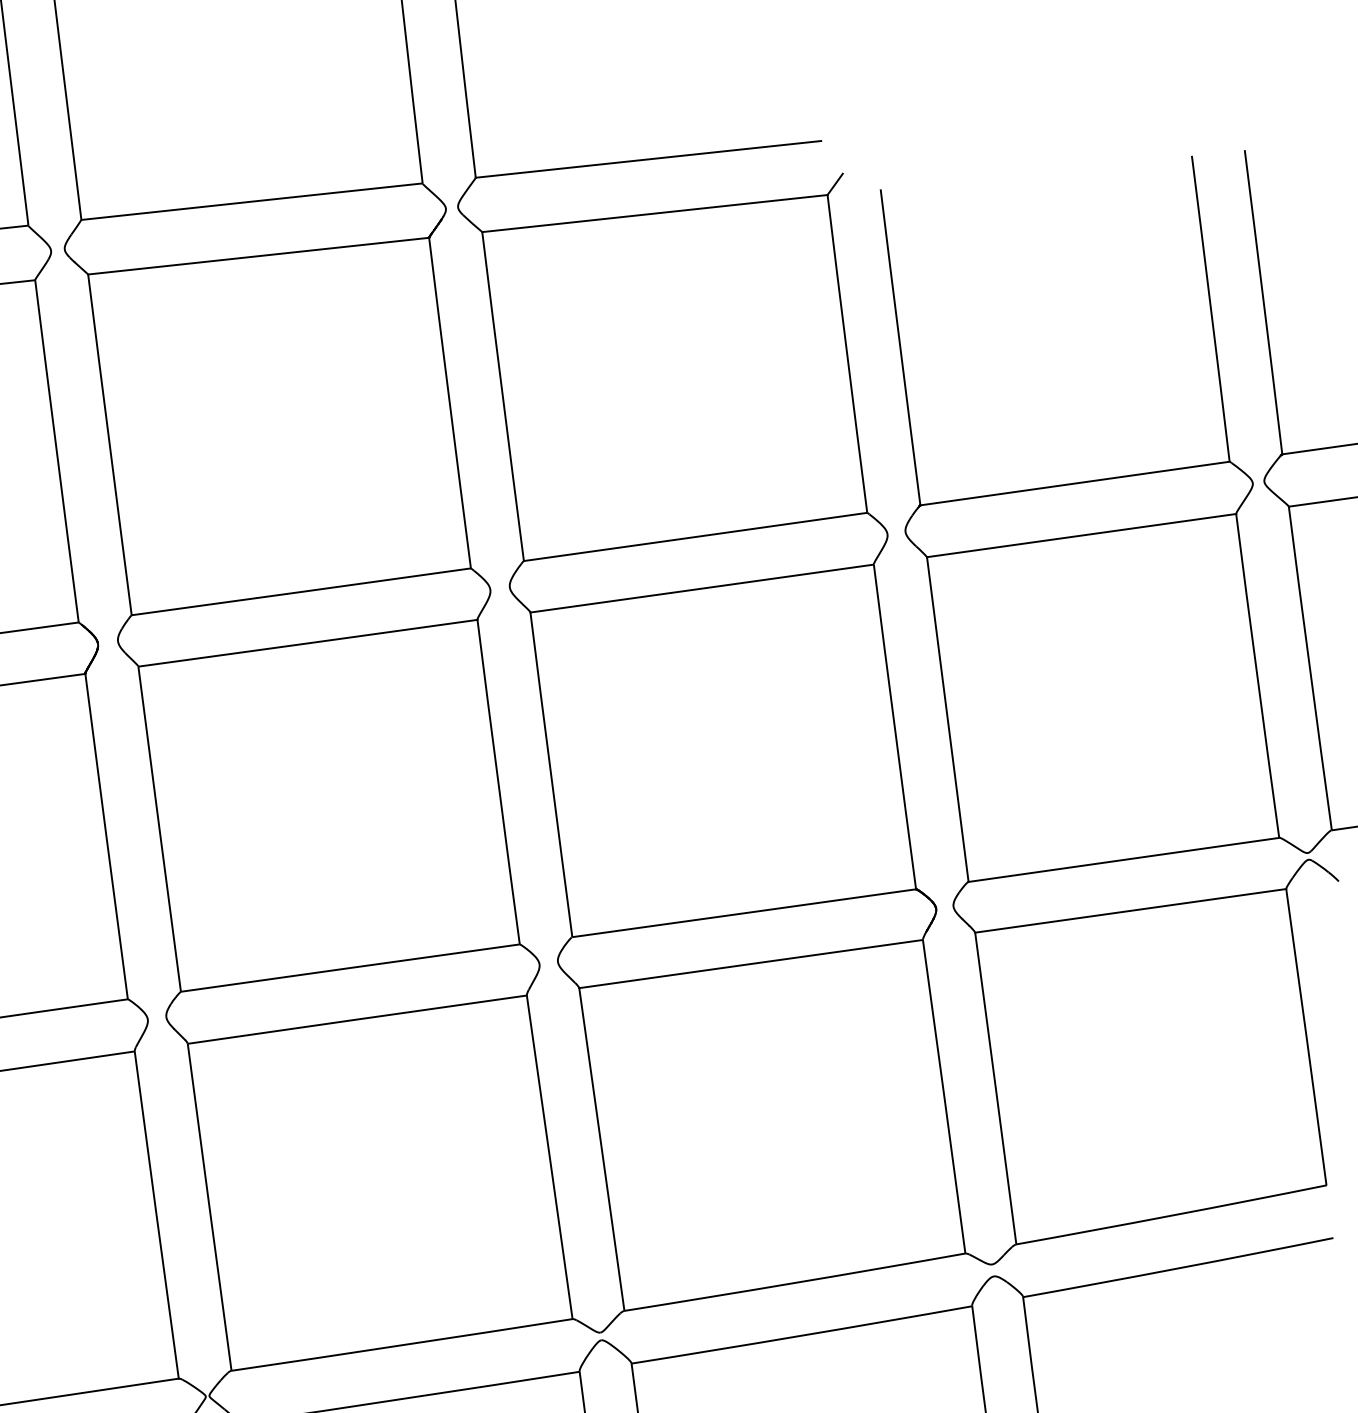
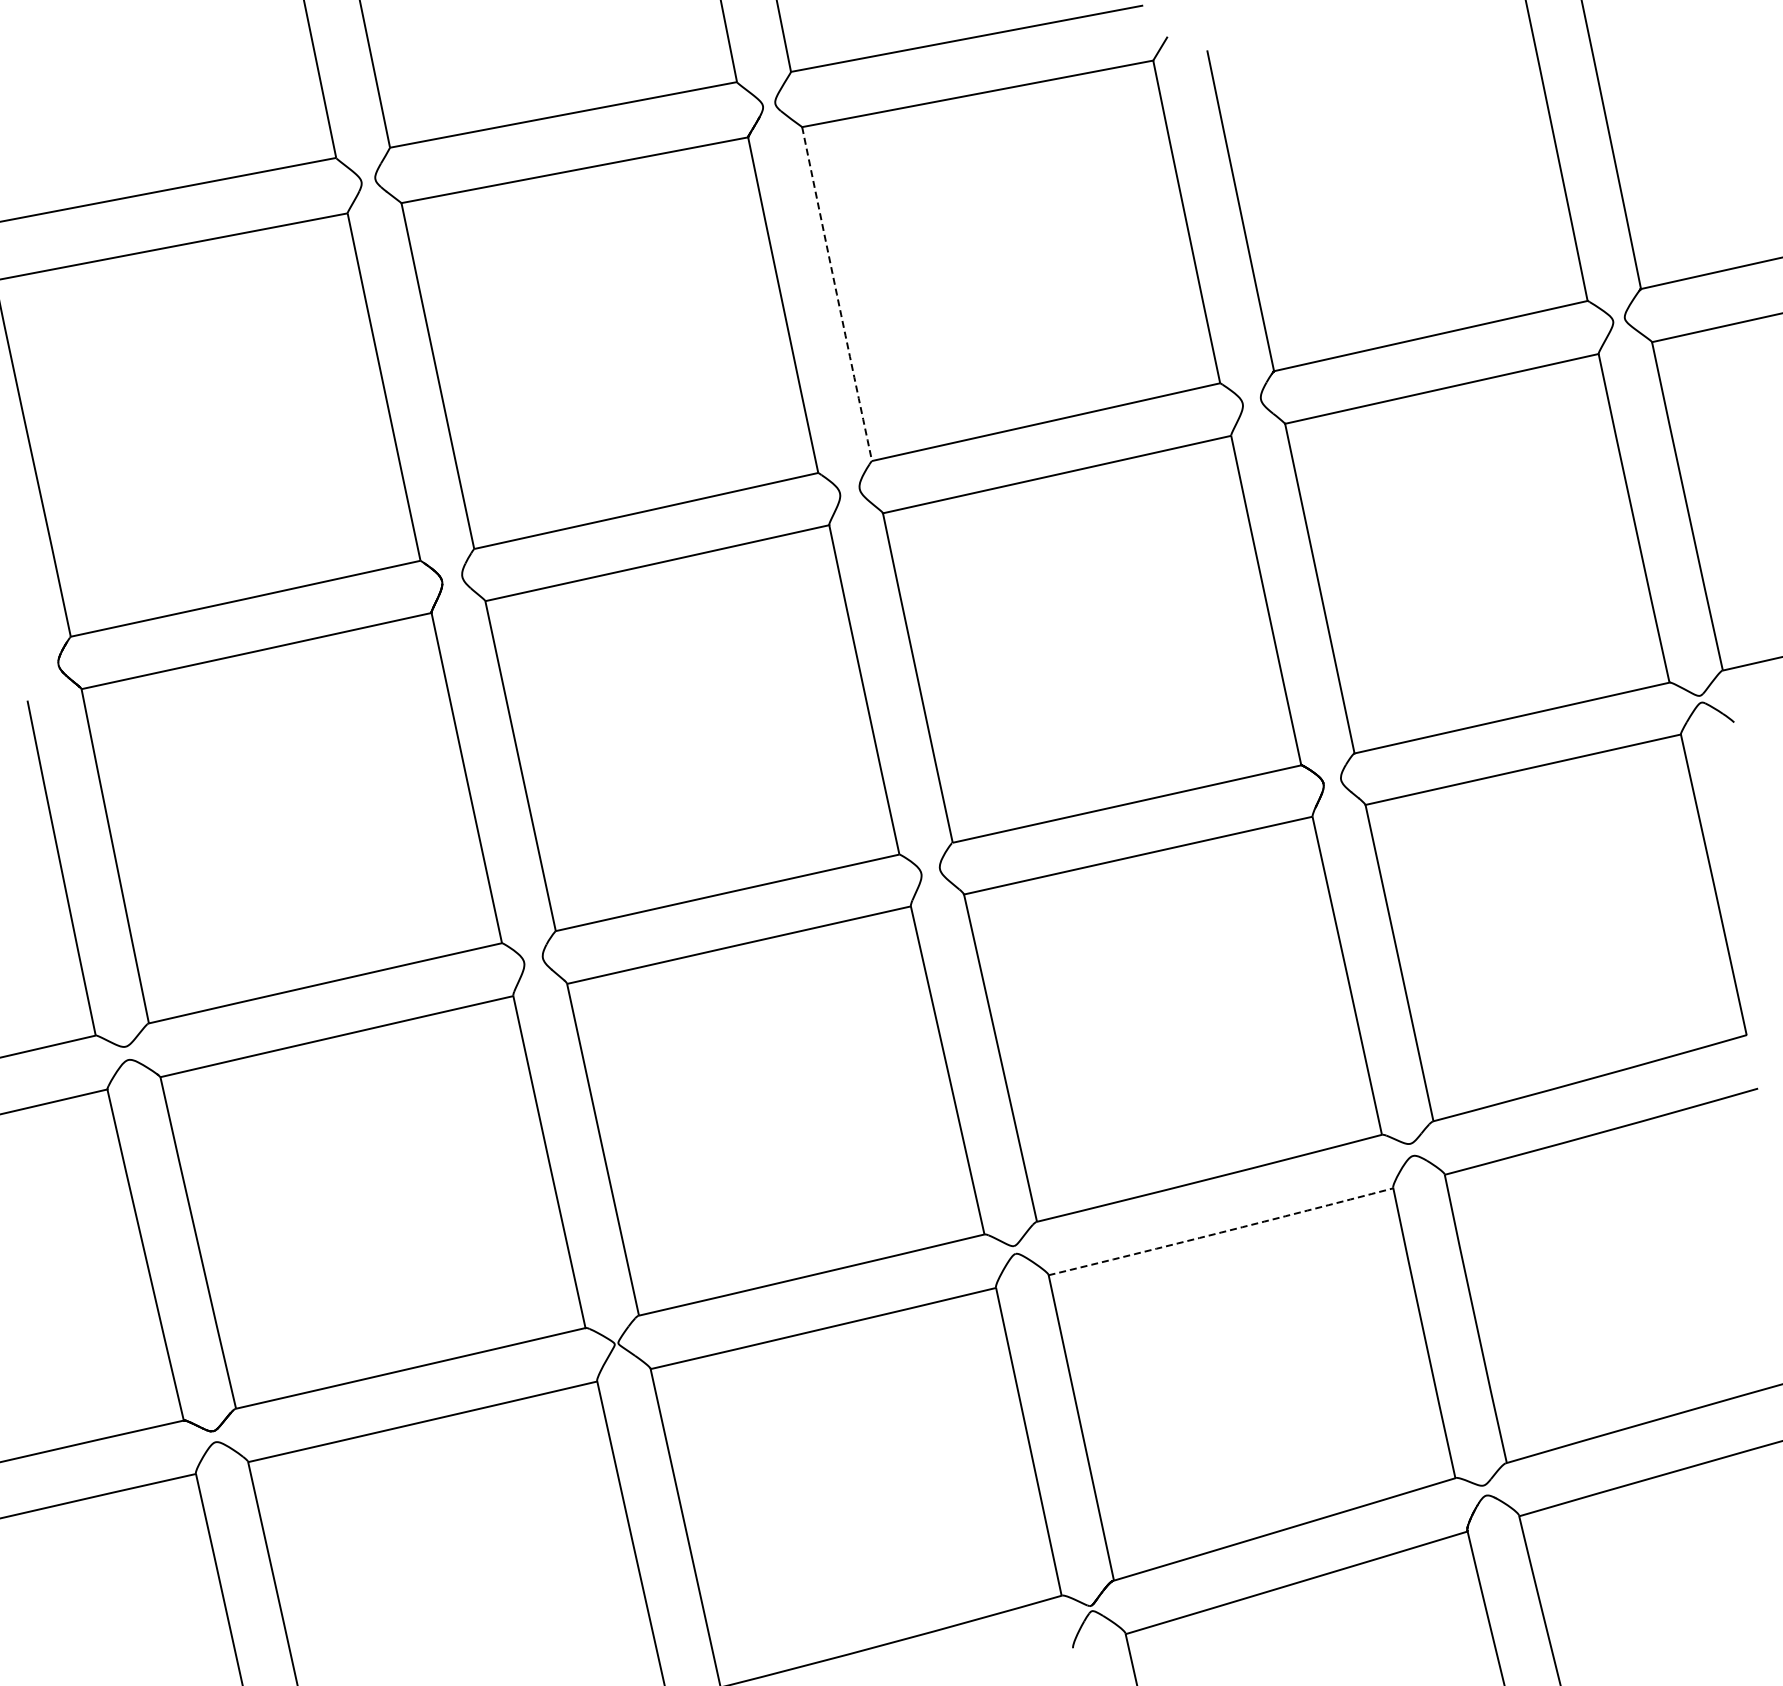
arc: (502, 396) -> (836, 294), solid -> dashed
arc: (802, 1335) -> (1221, 1232), solid -> dashed

